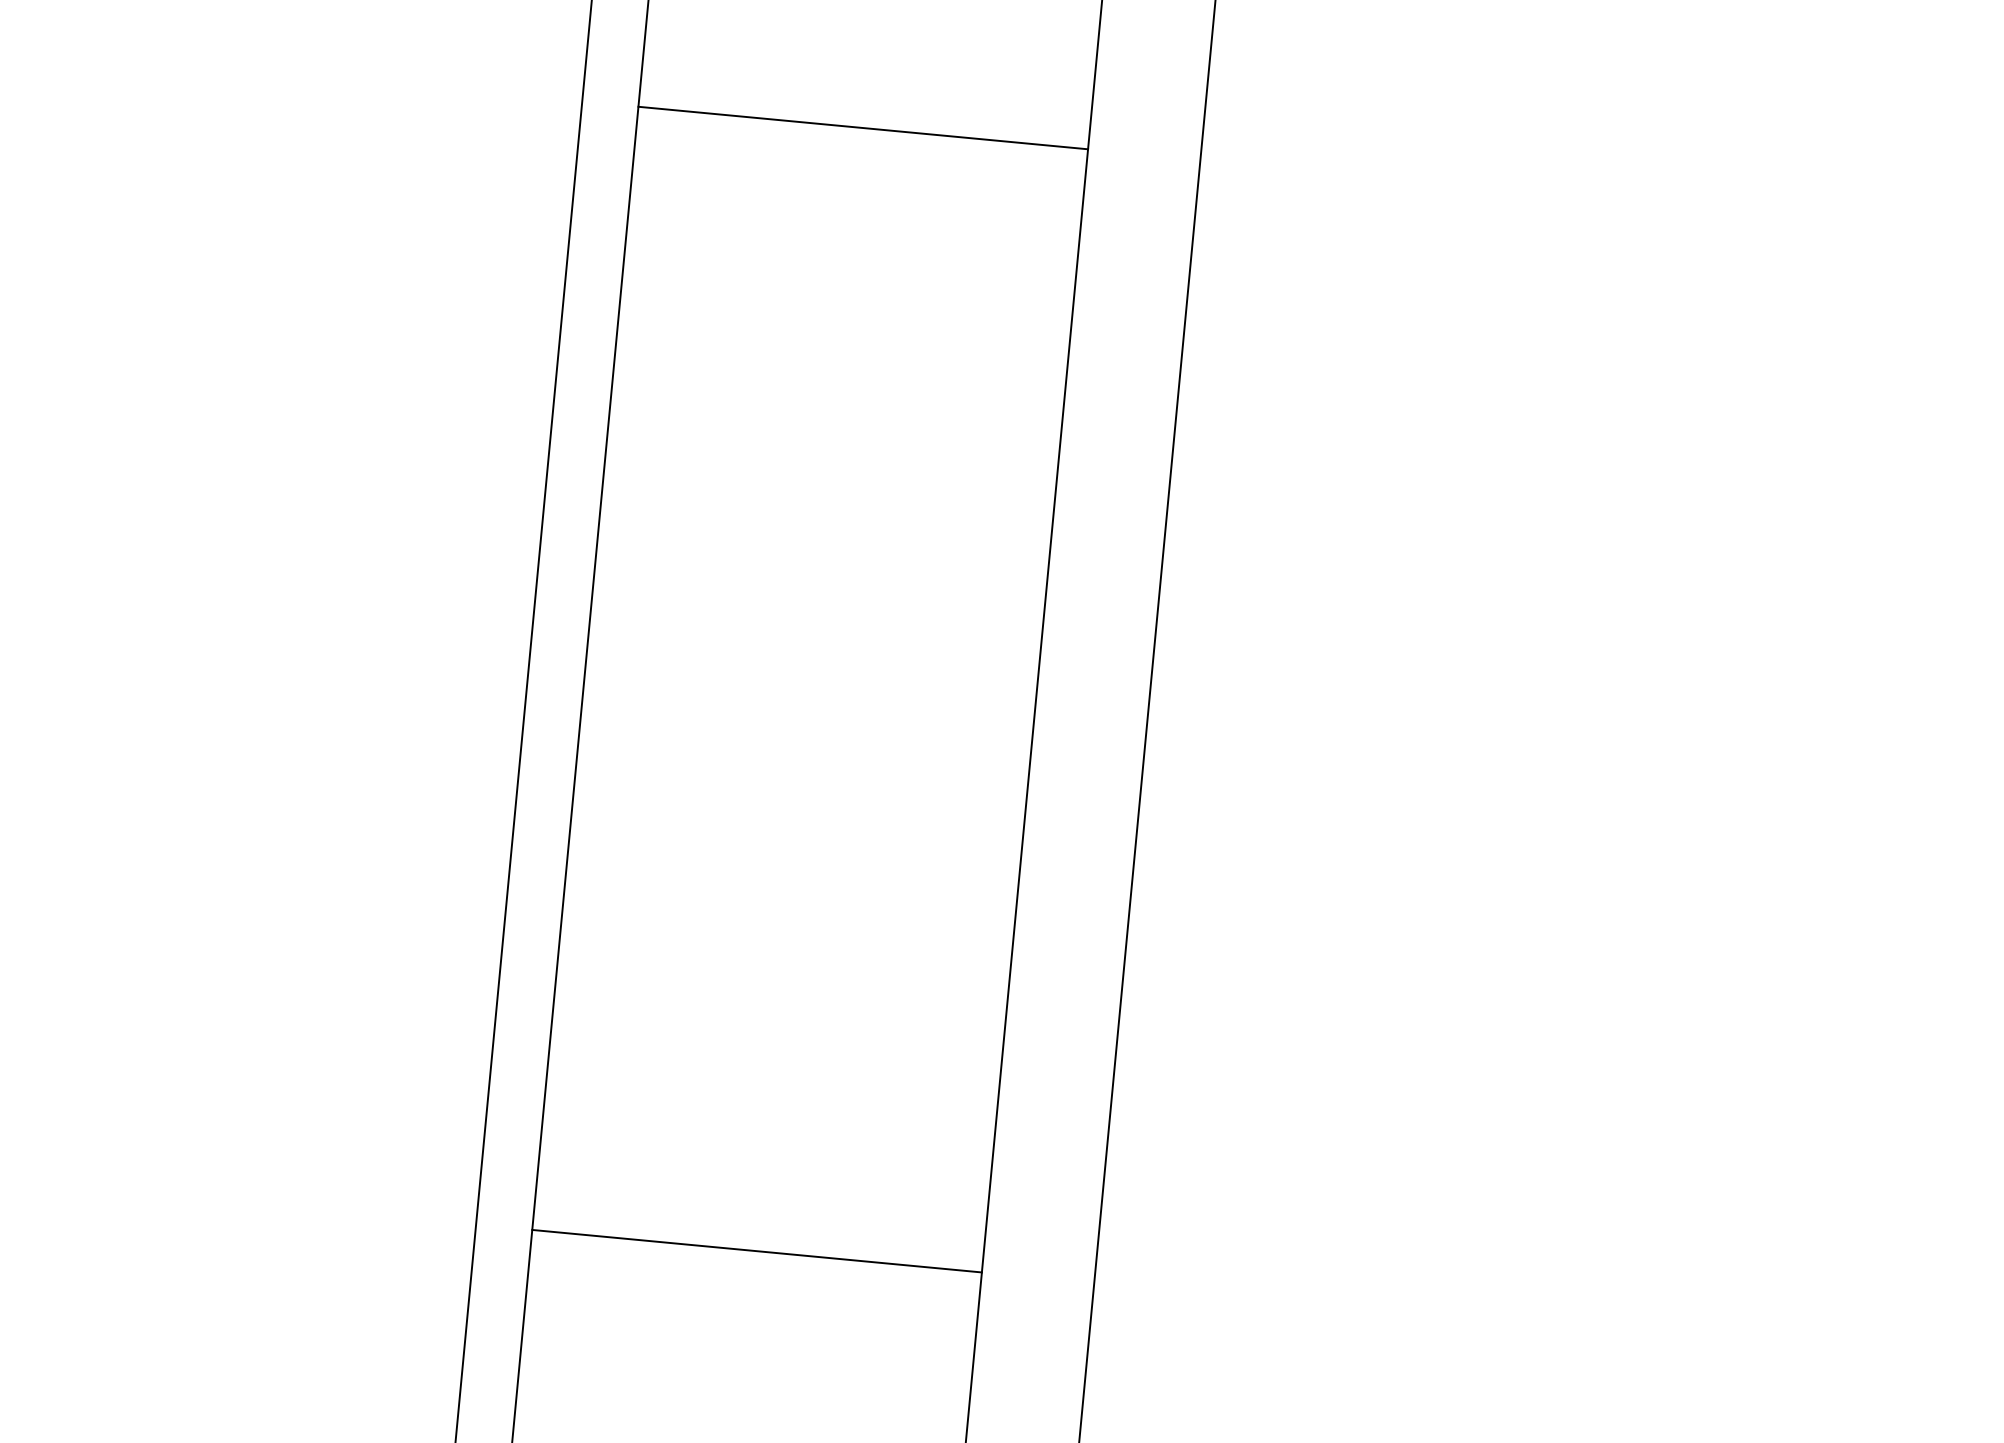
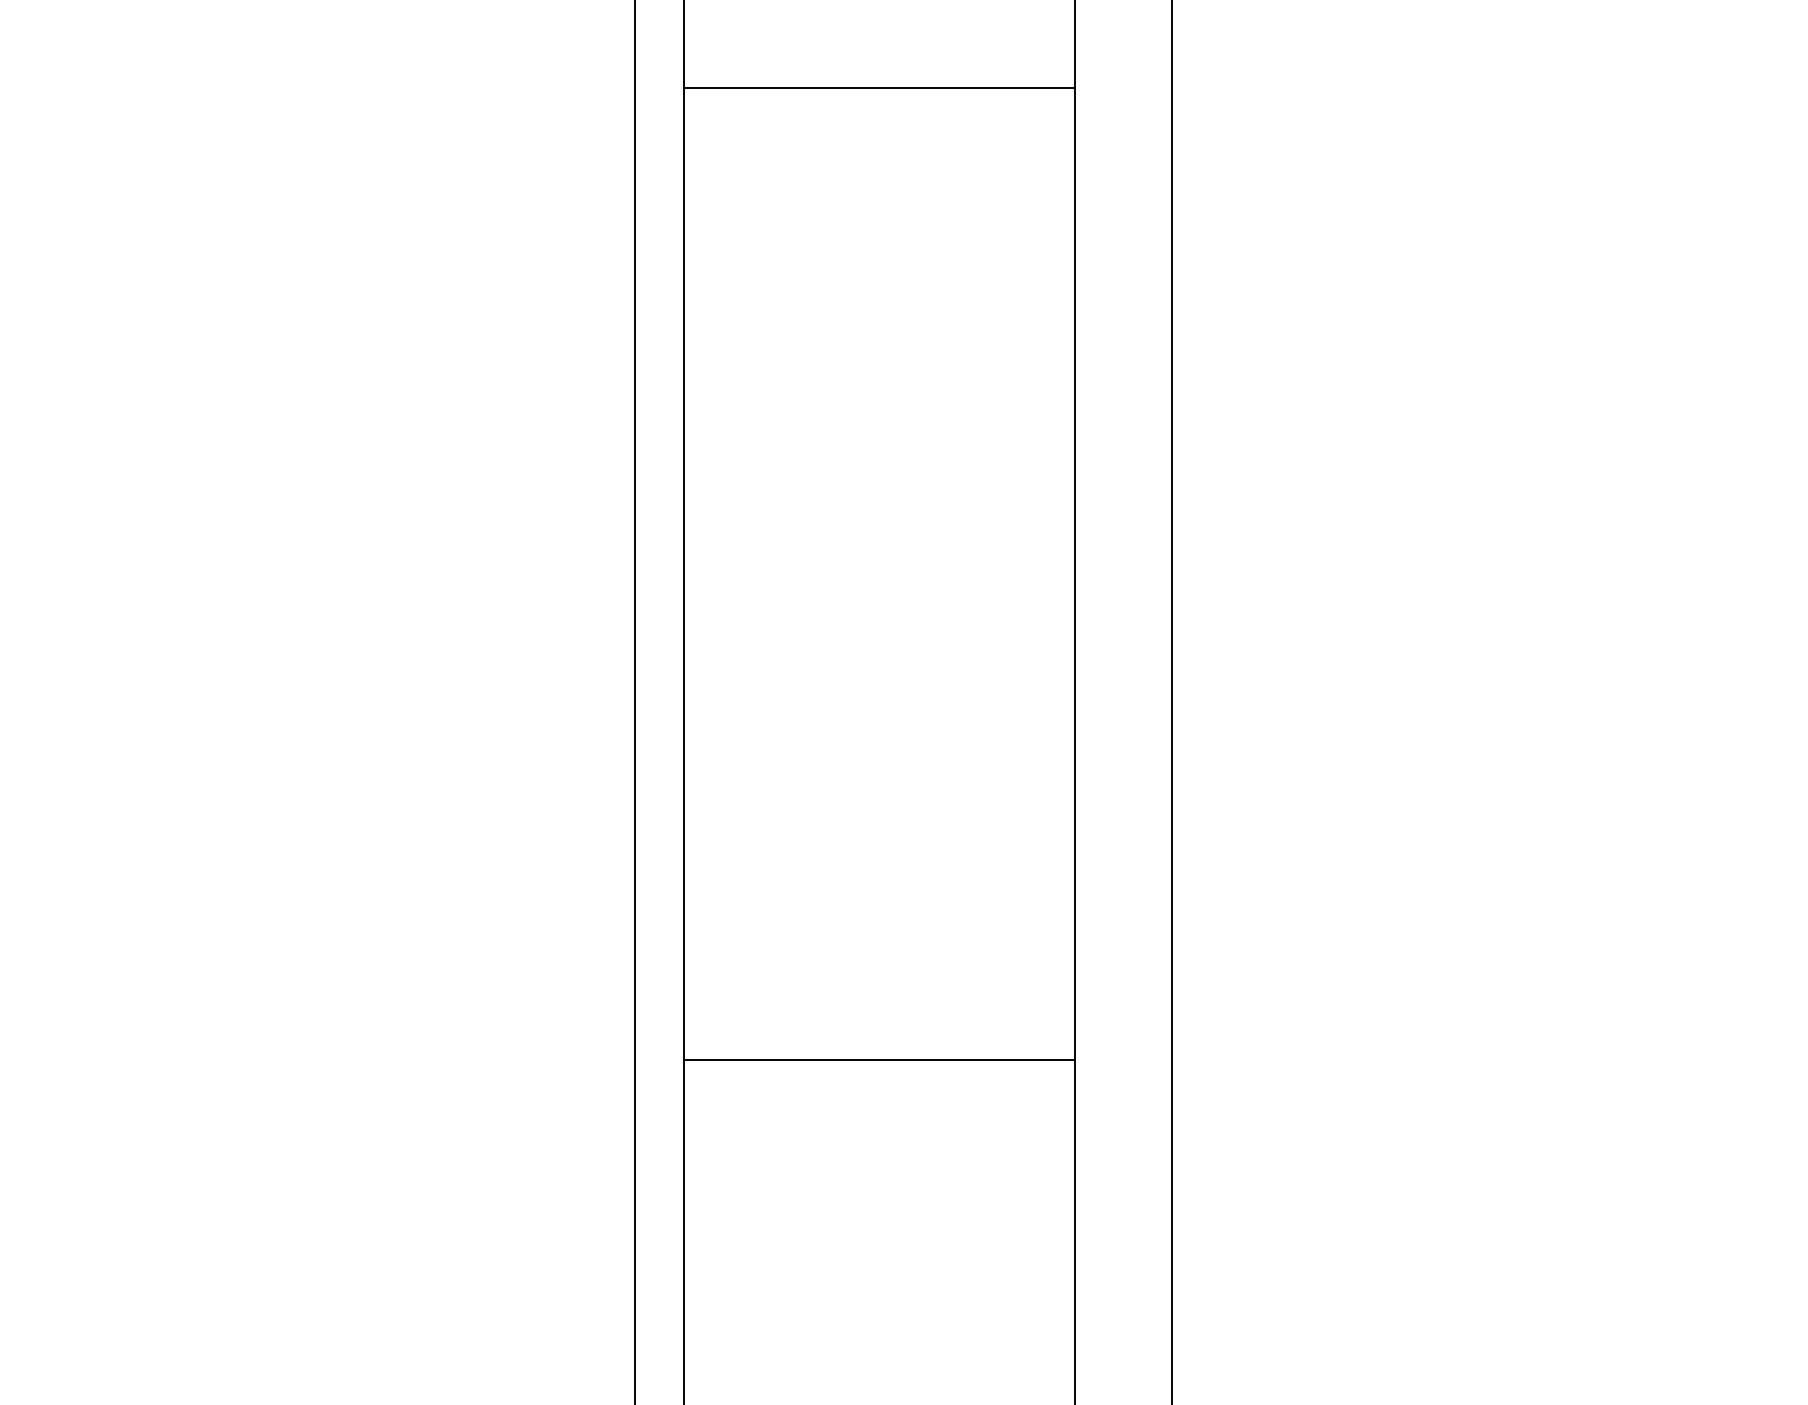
line: (863, 127) -> (879, 87), moved
line: (757, 1250) -> (879, 1059), moved

